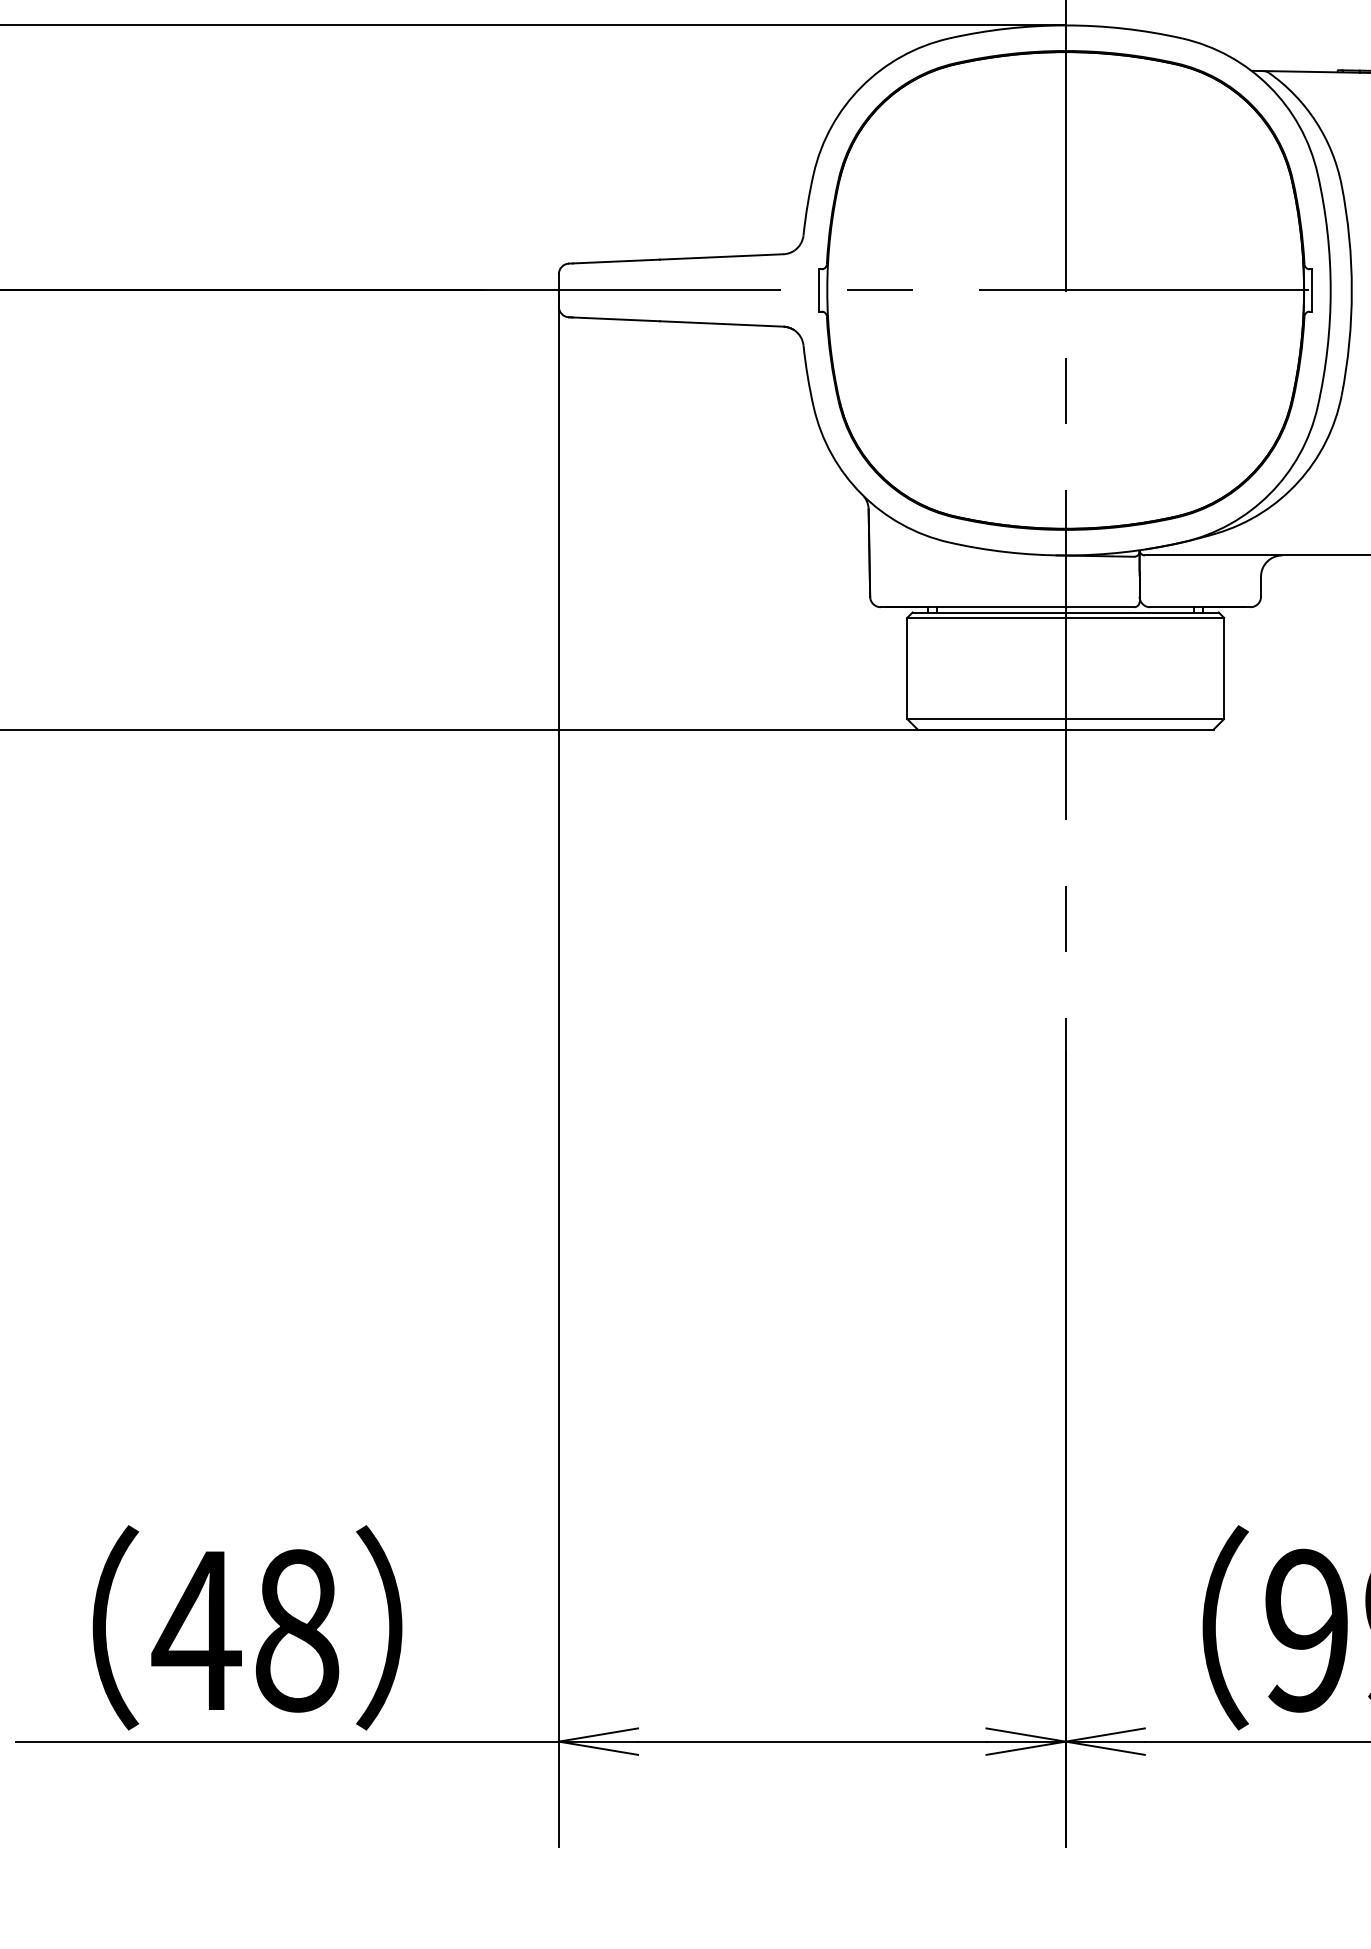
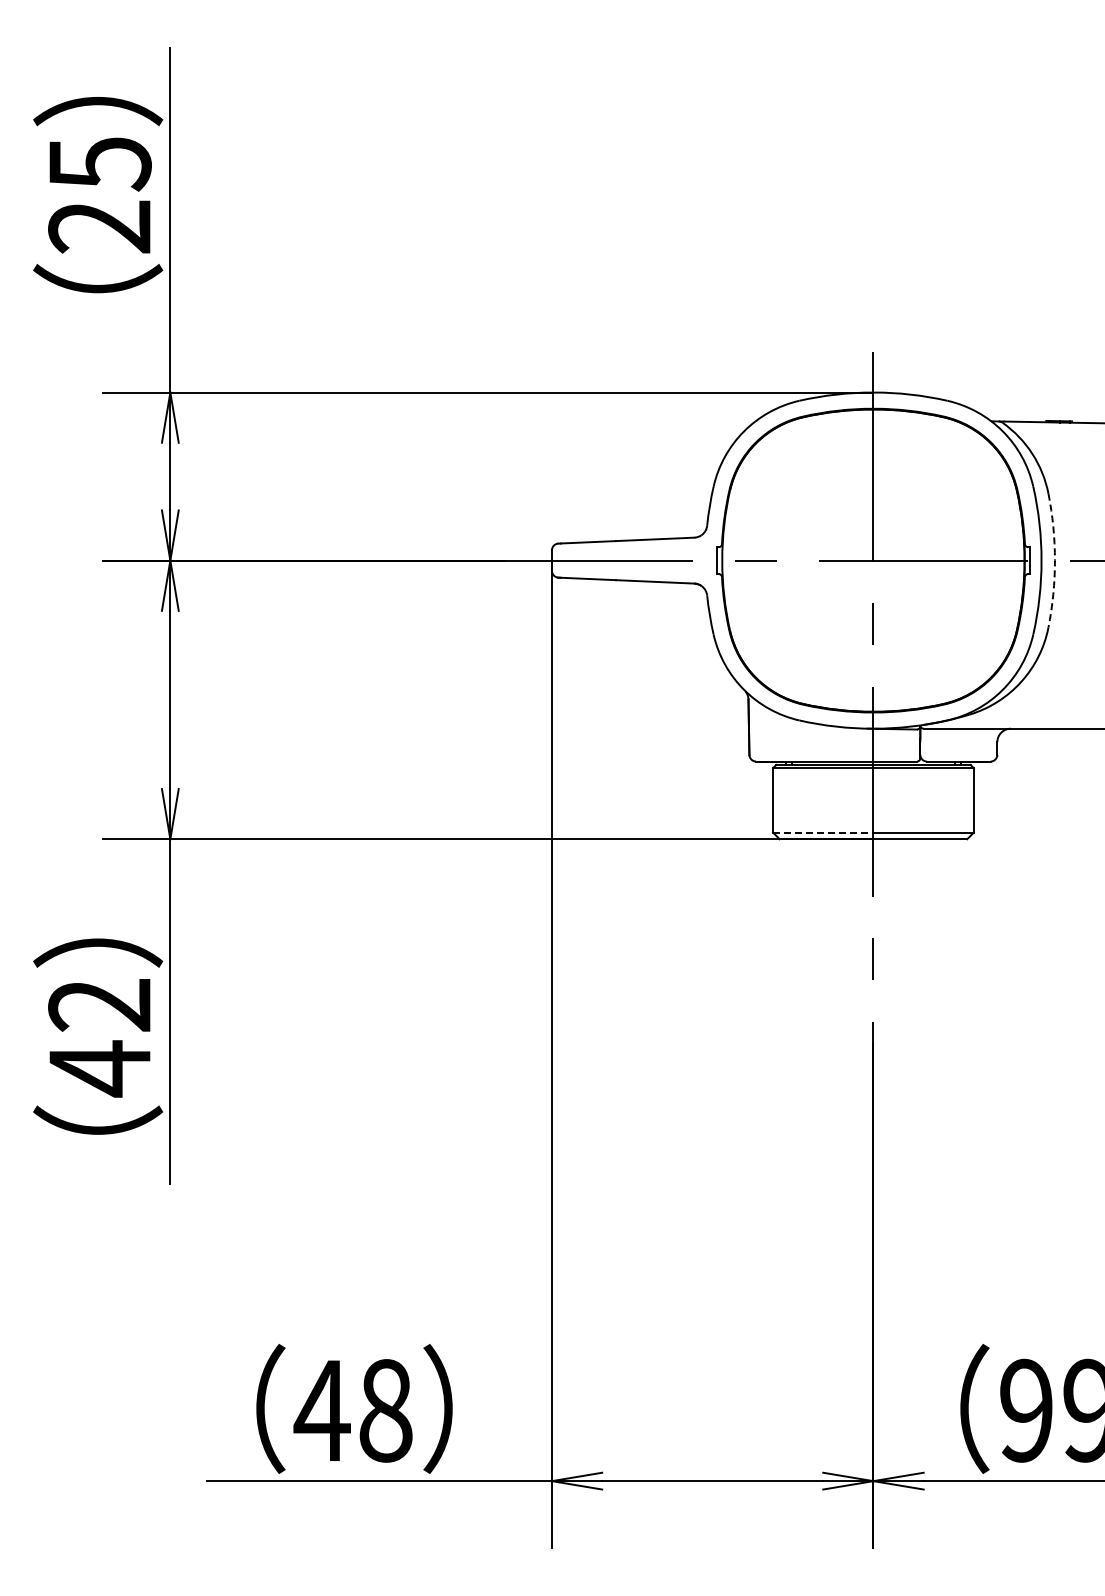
arc: (1351, 290) -> (1054, 560), solid -> dashed
line: (986, 719) -> (823, 832), solid -> dashed

